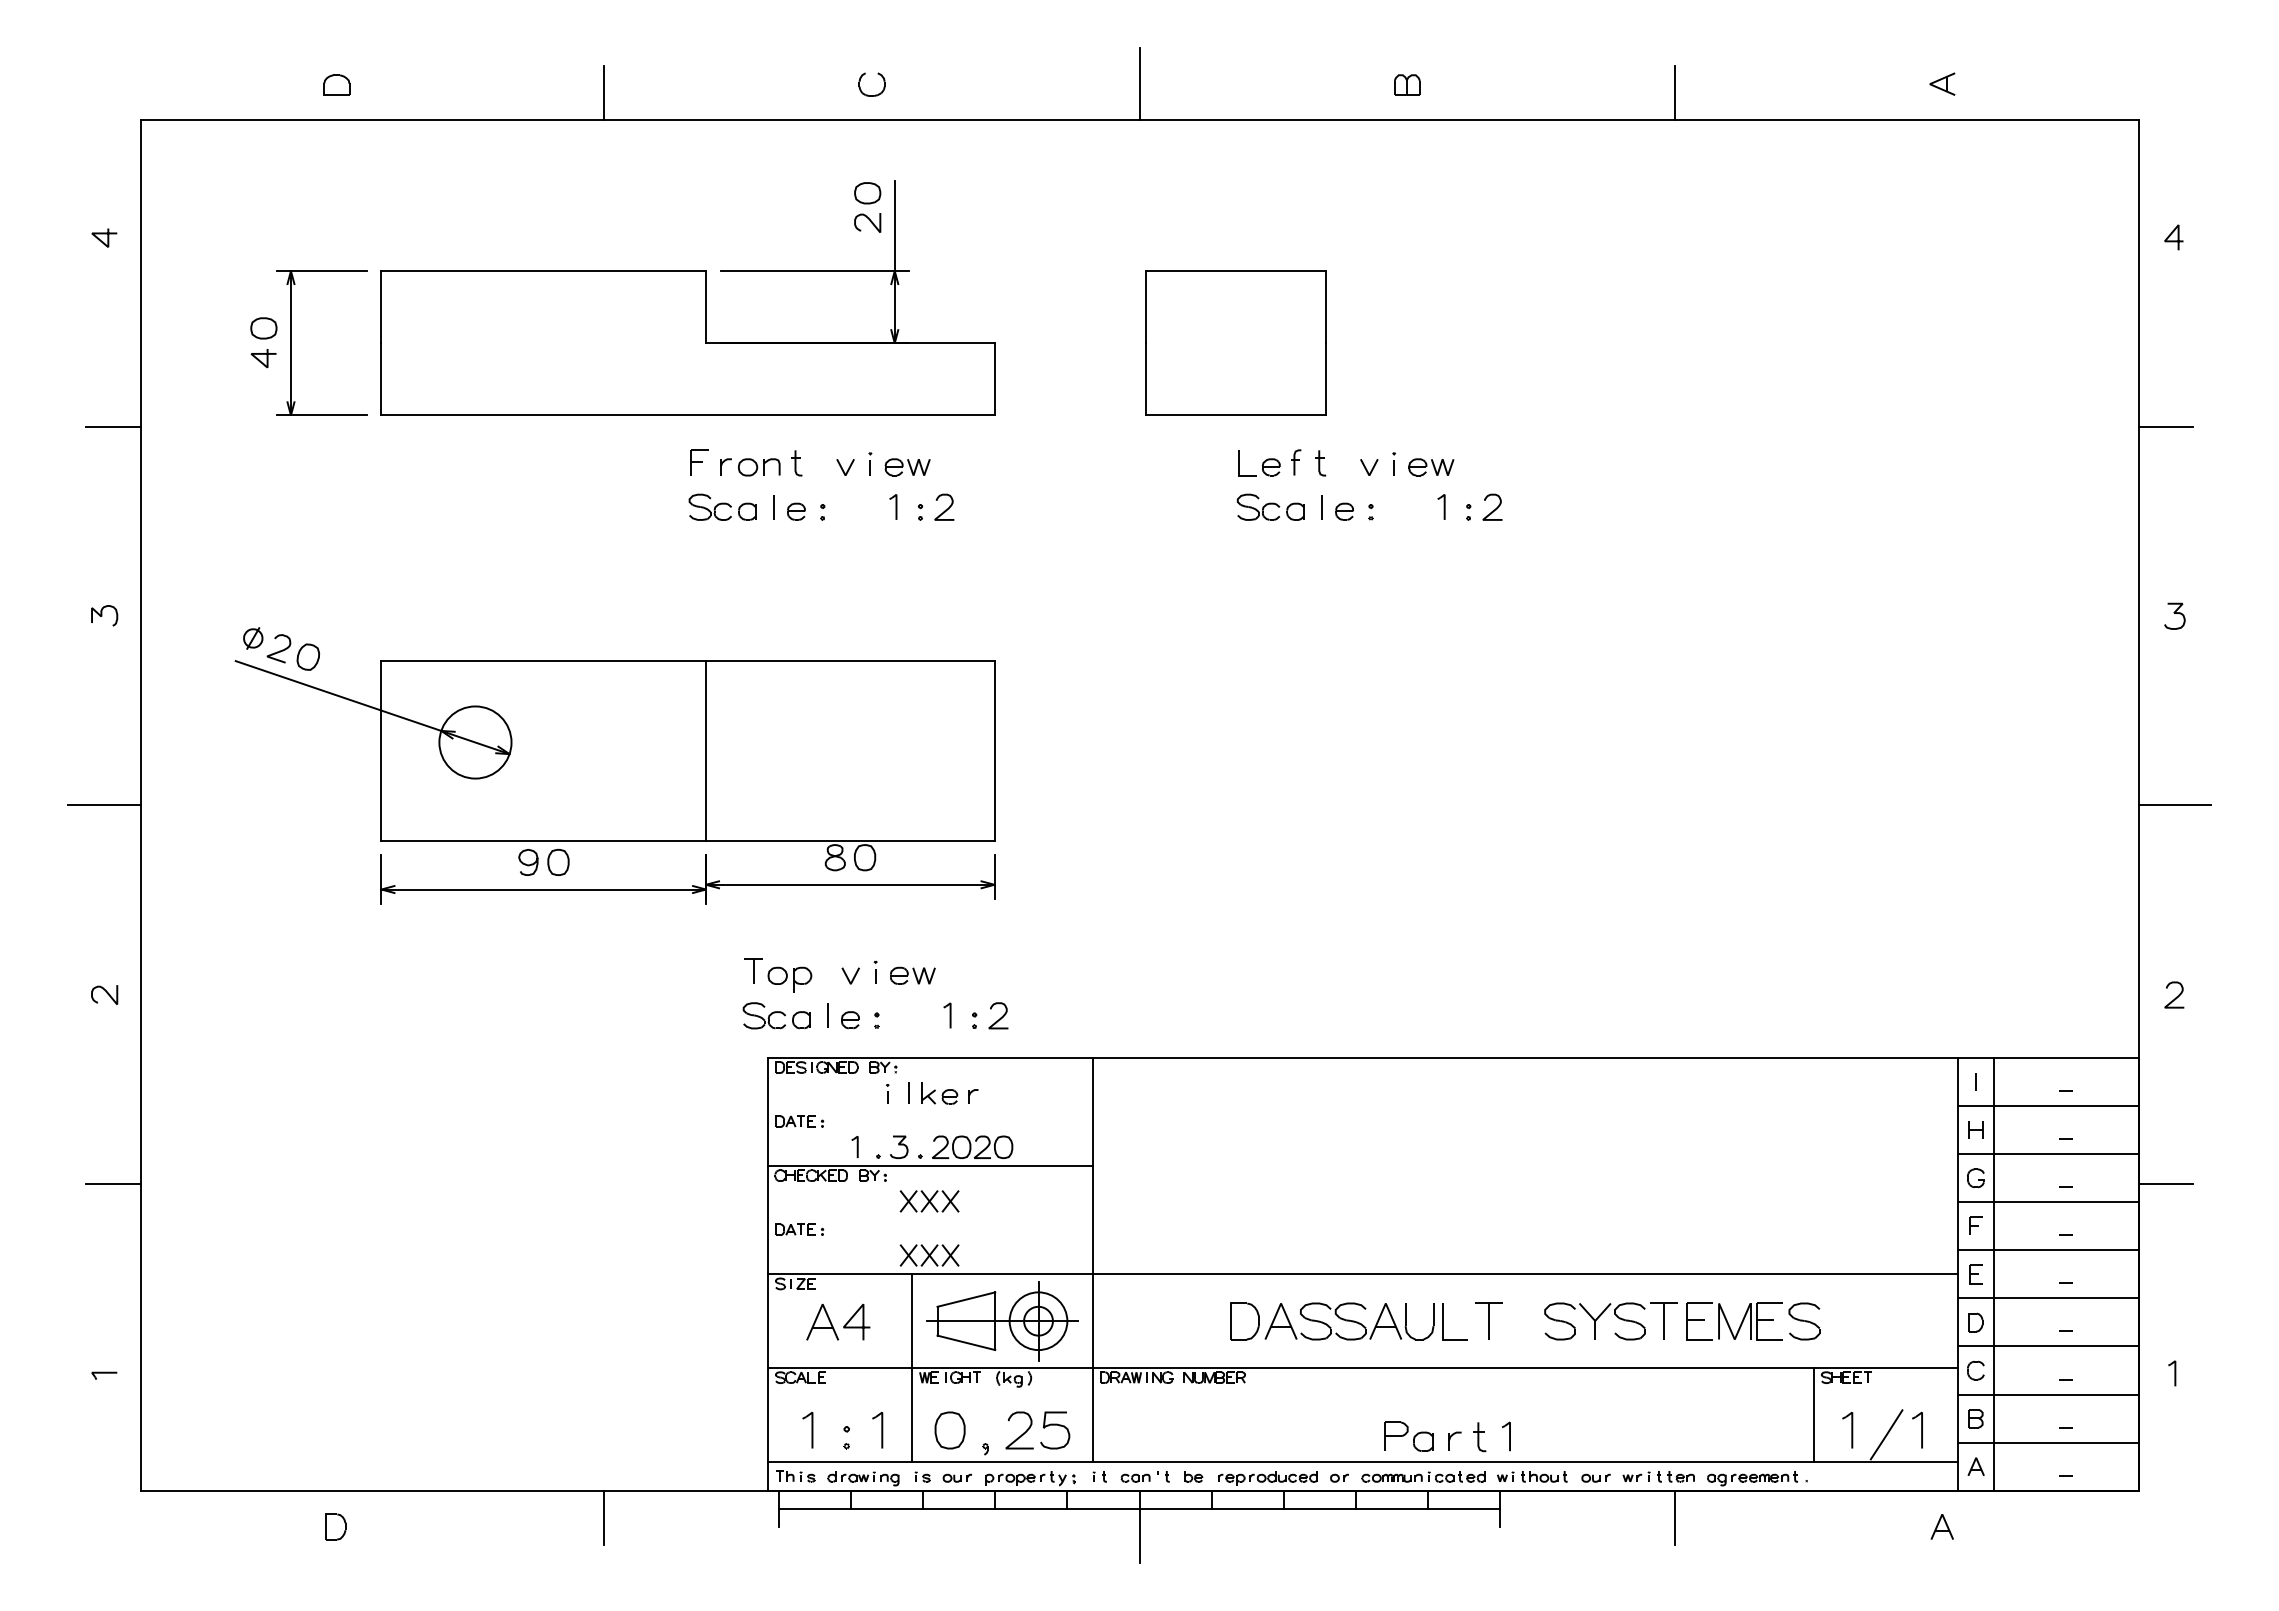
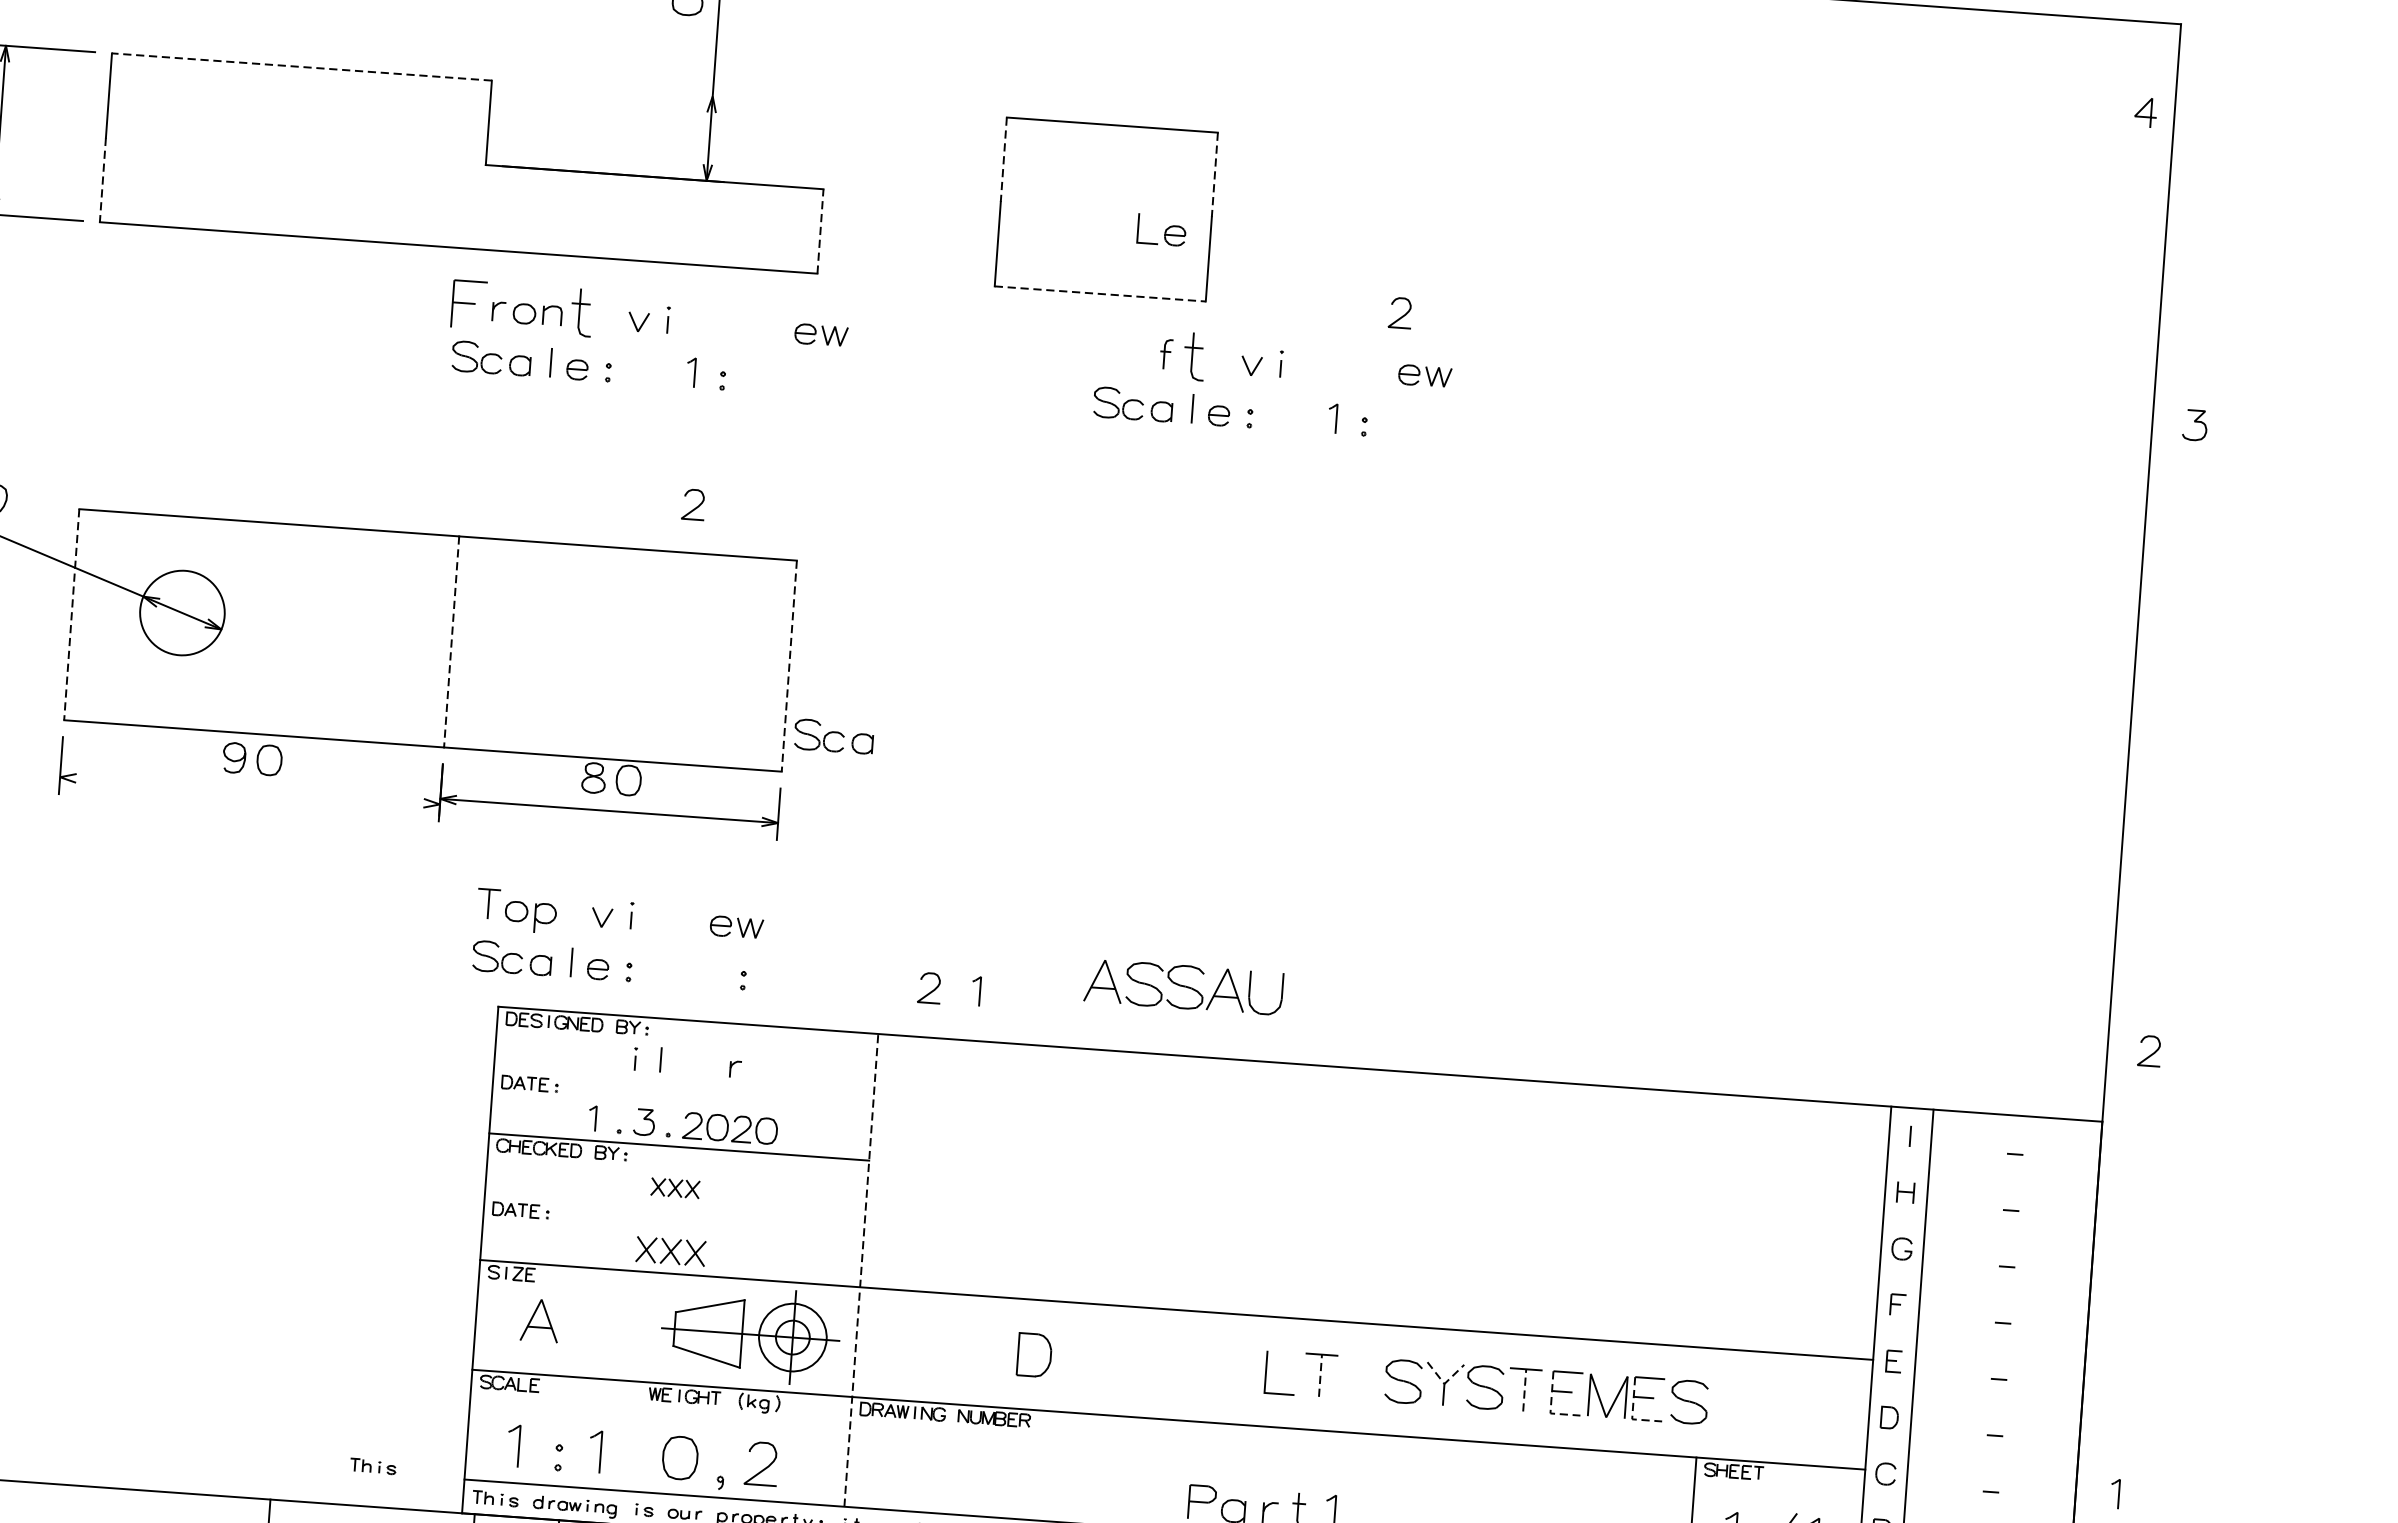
curve: (869, 220) -> (687, 35), removed
line: (2171, 235) -> (2143, 110), moved
line: (543, 271) -> (301, 67), solid -> dashed
line: (814, 271) -> (618, 90), removed
line: (1146, 307) -> (1004, 160), solid -> dashed
line: (1326, 307) -> (1214, 175), solid -> dashed
line: (994, 378) -> (820, 230), solid -> dashed
line: (381, 379) -> (102, 180), solid -> dashed
line: (1236, 415) -> (1100, 294), solid -> dashed
line: (2165, 426) -> (2186, 384), removed
part: (699, 462) -> (468, 304), size x1.6
part: (796, 463) -> (581, 313), size x1.6
part: (1259, 463) -> (1161, 230), moved
part: (1320, 463) -> (1194, 357), size x1.6
part: (907, 467) -> (821, 335), moved
part: (1431, 467) -> (1425, 376), moved
curve: (1495, 508) -> (1403, 314), moved
curve: (945, 509) -> (694, 507), moved
curve: (2174, 613) -> (2194, 422), moved
line: (381, 751) -> (71, 615), solid -> dashed
line: (706, 751) -> (452, 642), solid -> dashed
line: (994, 751) -> (789, 667), solid -> dashed
line: (2174, 805) -> (2165, 829), removed
part: (1036, 807) -> (833, 736), added
line: (543, 889) -> (249, 790), removed
part: (912, 975) -> (736, 926), moved
part: (947, 1015) -> (976, 991), moved
curve: (1000, 1017) -> (931, 990), moved
part: (939, 1093) -> (696, 1062), removed
line: (2048, 1106) -> (1992, 1171), removed
line: (2048, 1154) -> (1988, 1227), removed
line: (2165, 1184) -> (2123, 1272), removed
part: (929, 1201) -> (675, 1188), size x0.7
line: (2048, 1202) -> (1984, 1283), removed
line: (2048, 1250) -> (1980, 1339), removed
line: (1092, 1259) -> (861, 1269), solid -> dashed
line: (2048, 1298) -> (1976, 1395), removed
line: (853, 1317) -> (576, 1317), removed
line: (1595, 1320) -> (1444, 1383), solid -> dashed
part: (1349, 1321) -> (1183, 987), moved
line: (1489, 1321) -> (1320, 1375), solid -> dashed
line: (1663, 1321) -> (1524, 1390), solid -> dashed
line: (1687, 1334) -> (1551, 1407), solid -> dashed
line: (1756, 1334) -> (1632, 1413), solid -> dashed
line: (2048, 1346) -> (1972, 1451), removed
line: (912, 1367) -> (641, 1381), removed
line: (2048, 1394) -> (1968, 1508), removed
curve: (1055, 1425) -> (804, 1461), removed
part: (689, 1456) -> (373, 1466), added

